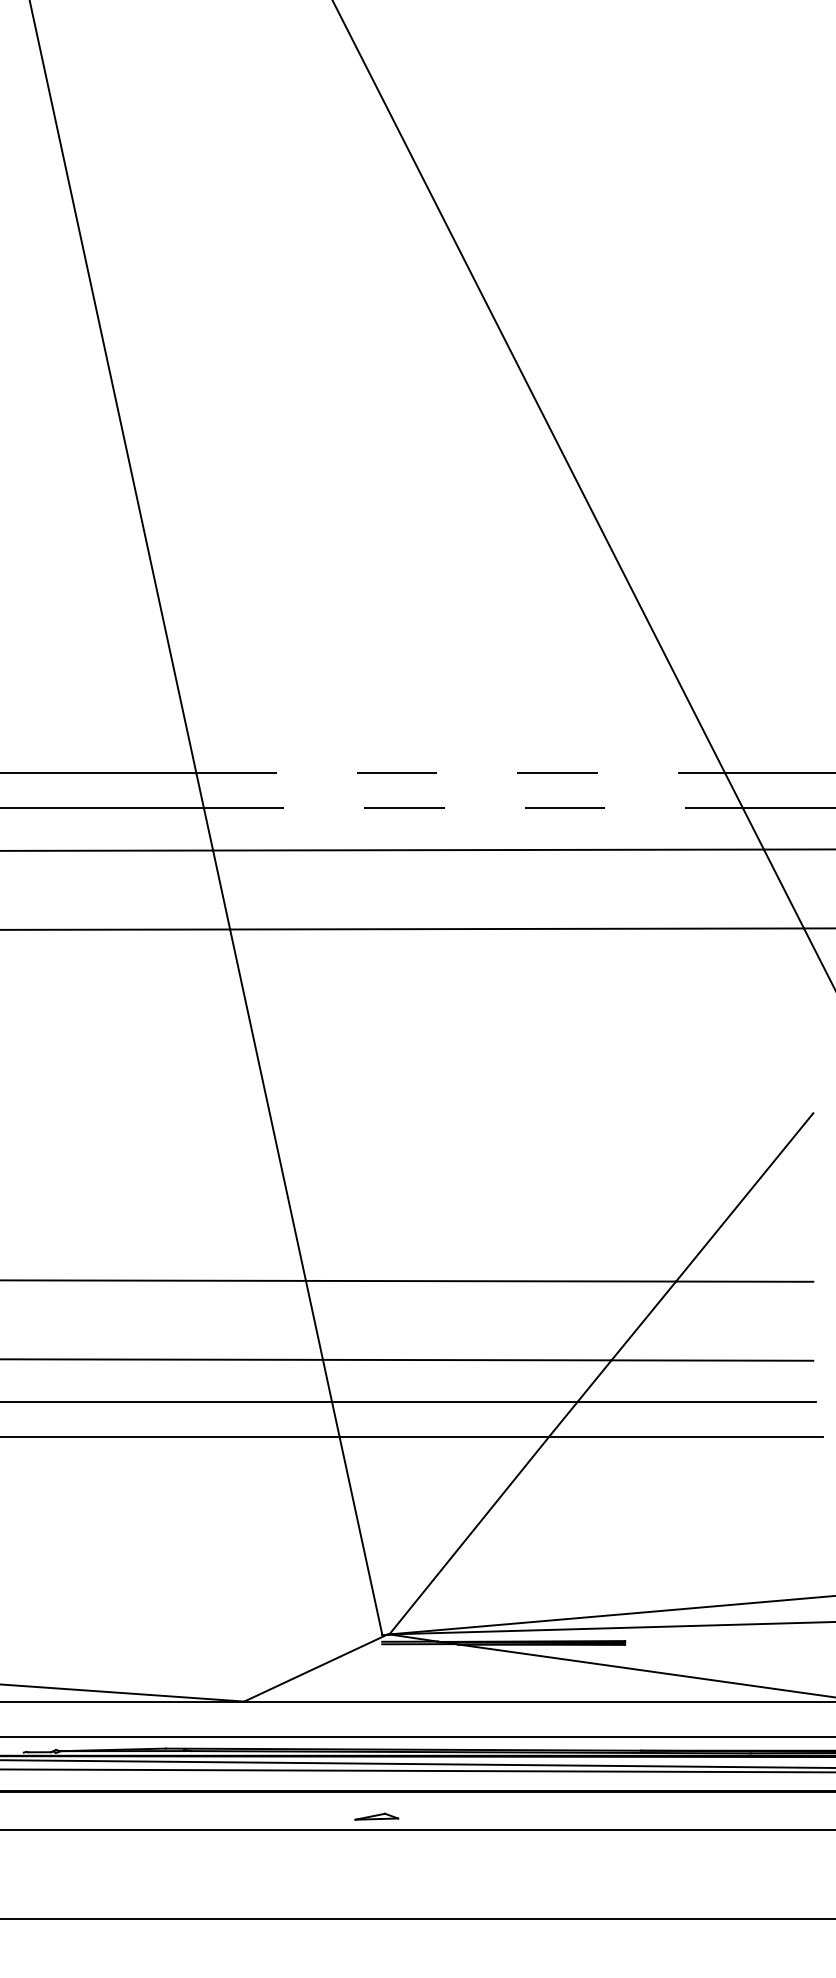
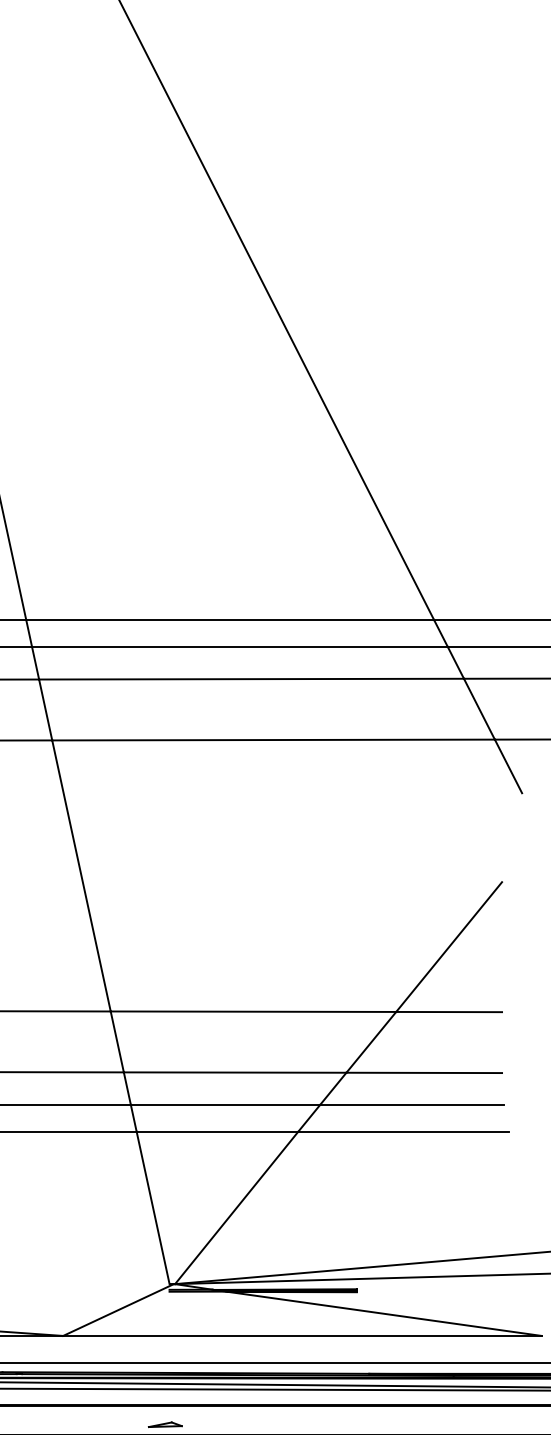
line: (461, 773) -> (230, 620), dashed -> solid
line: (473, 808) -> (239, 647), dashed -> solid

